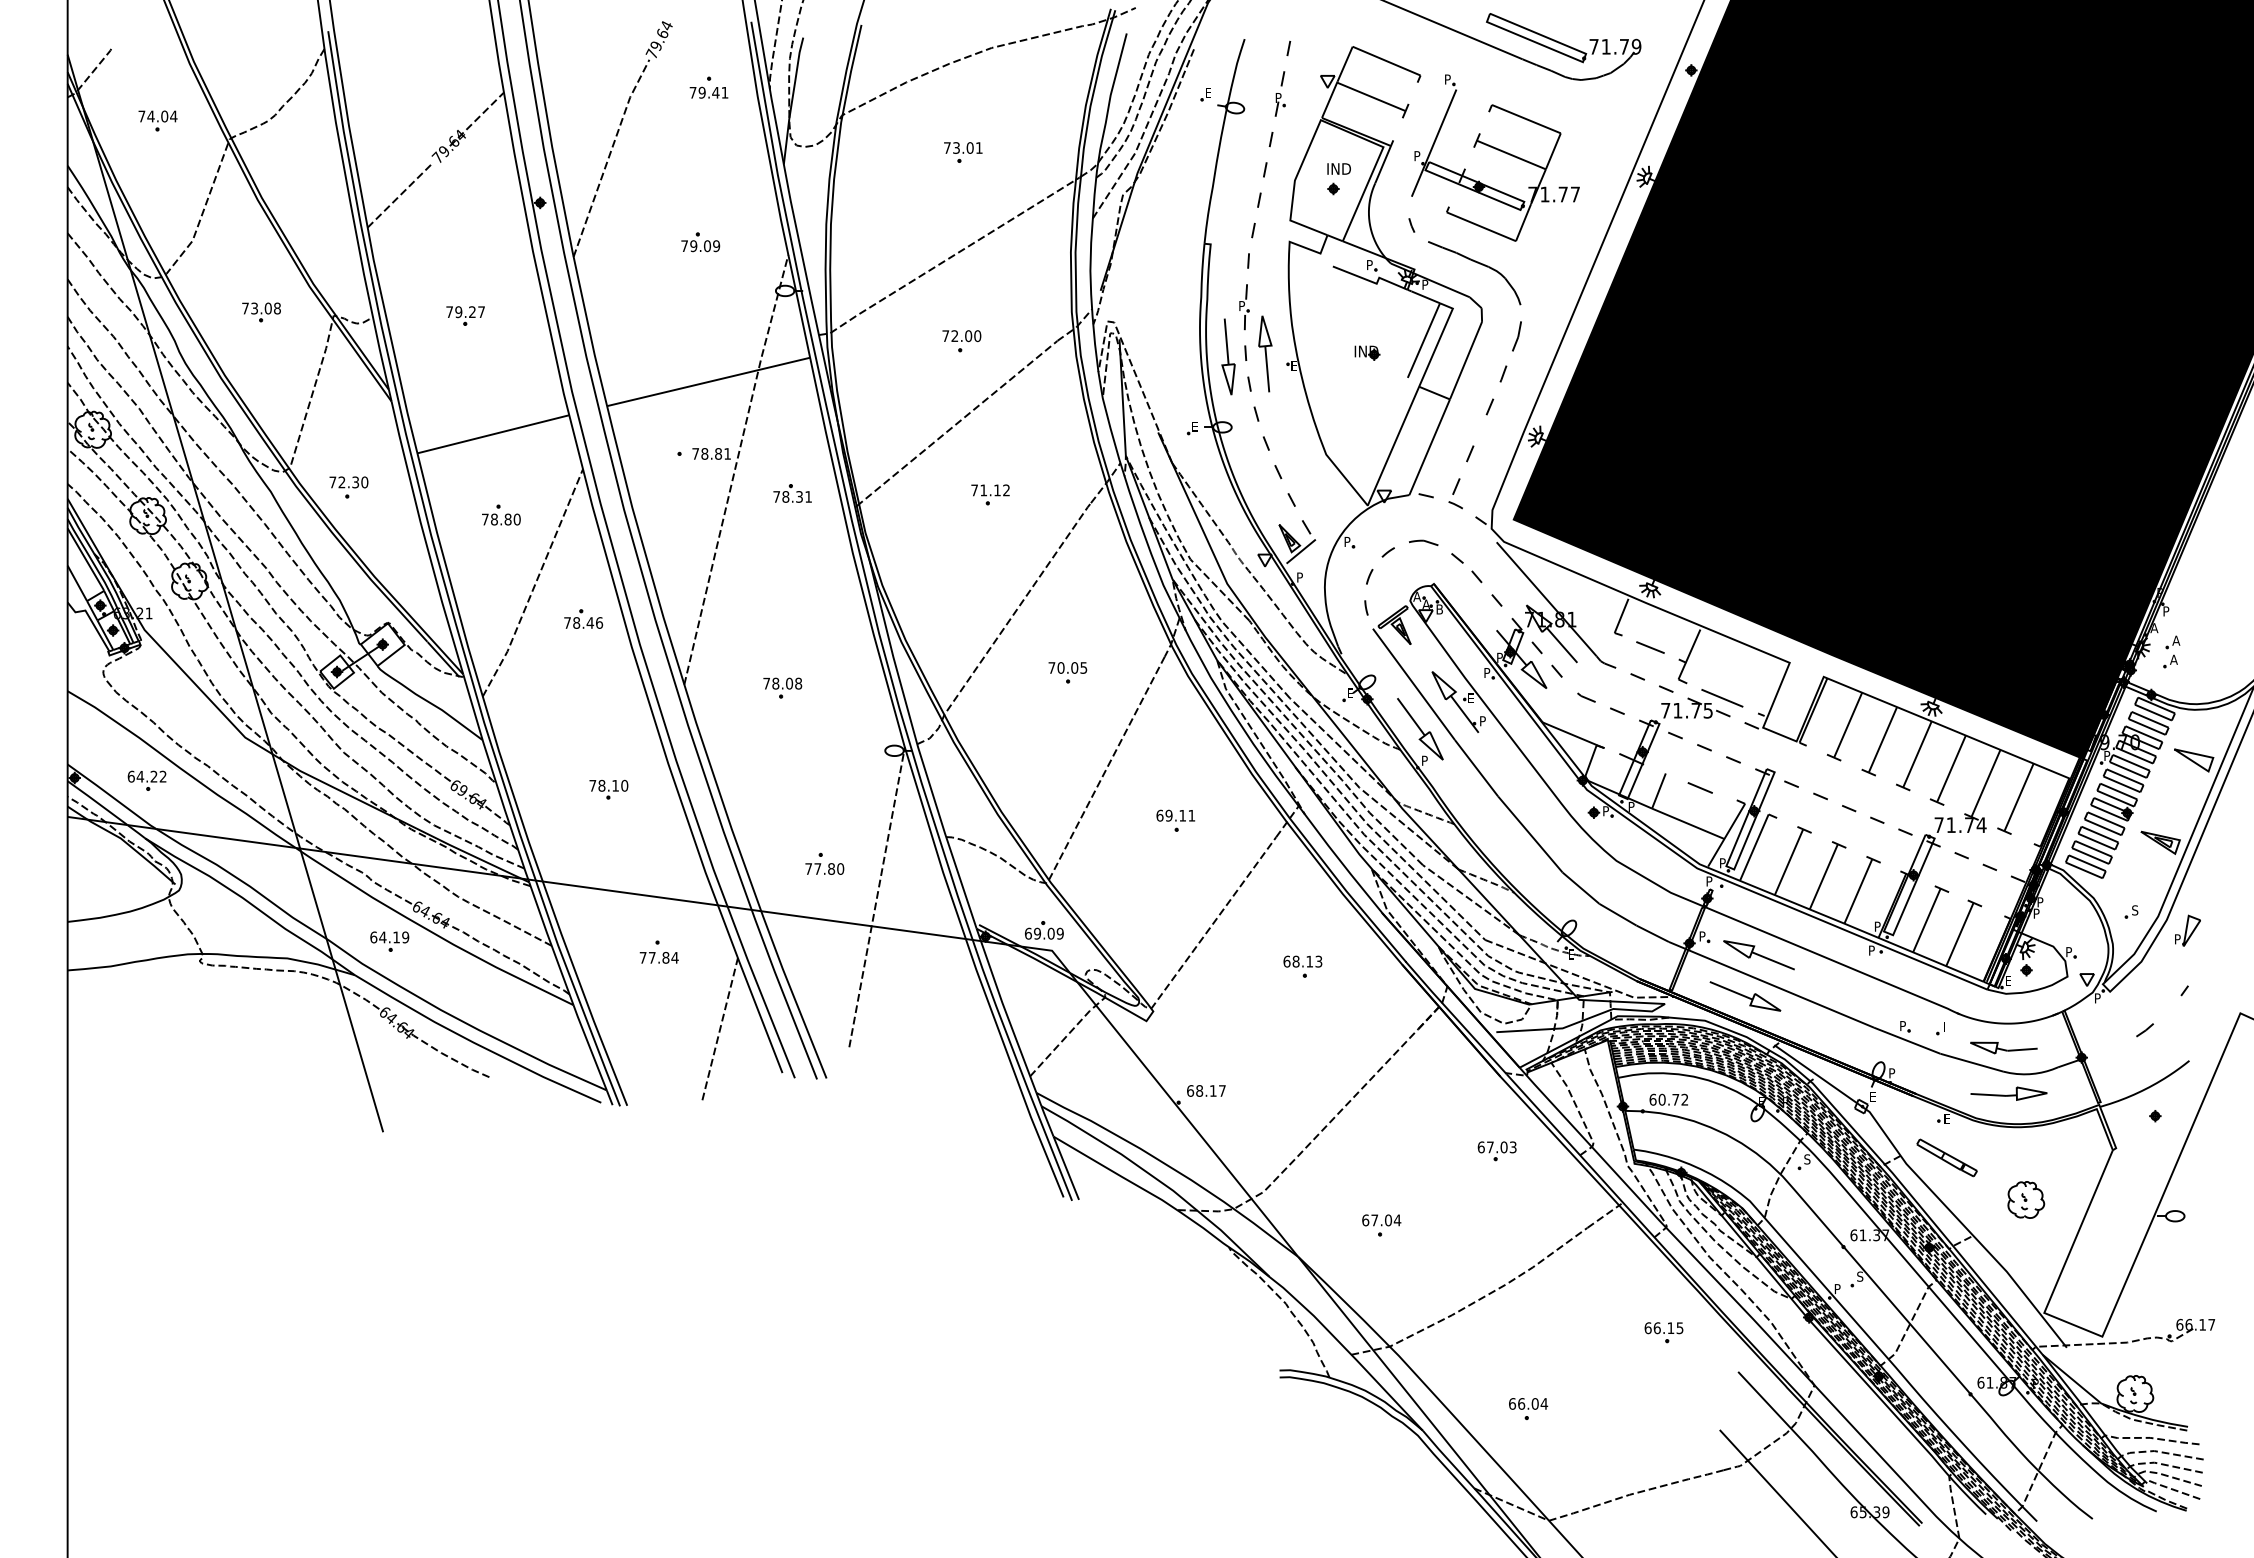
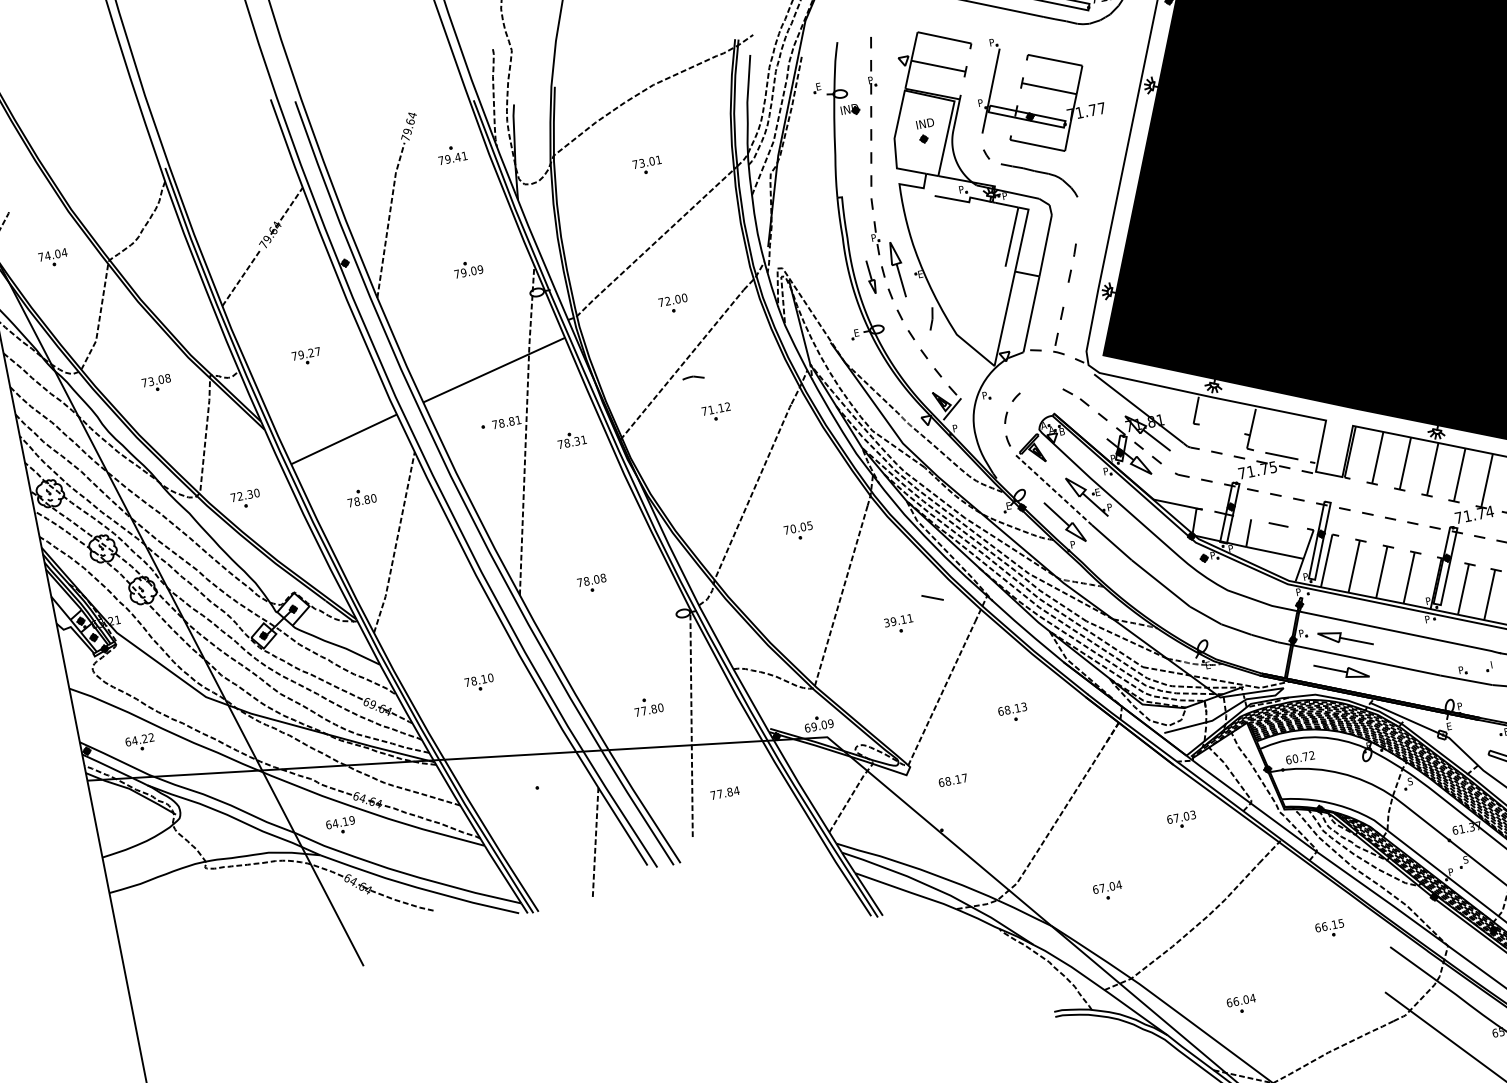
part: (1516, 336) -> (931, 319), moved
part: (1367, 352) -> (850, 109), moved
part: (1228, 356) -> (871, 276), size x0.6
part: (1423, 542) -> (693, 377), moved
part: (583, 618) -> (436, 561), removed
line: (1650, 647) -> (932, 597), moved
line: (1414, 684) -> (1054, 490), solid -> dashed
text: (1159, 815) -> (886, 622), 69.11 -> 39.11
text: (658, 957) -> (724, 792), moved
text: (1206, 1090) -> (953, 780), moved

